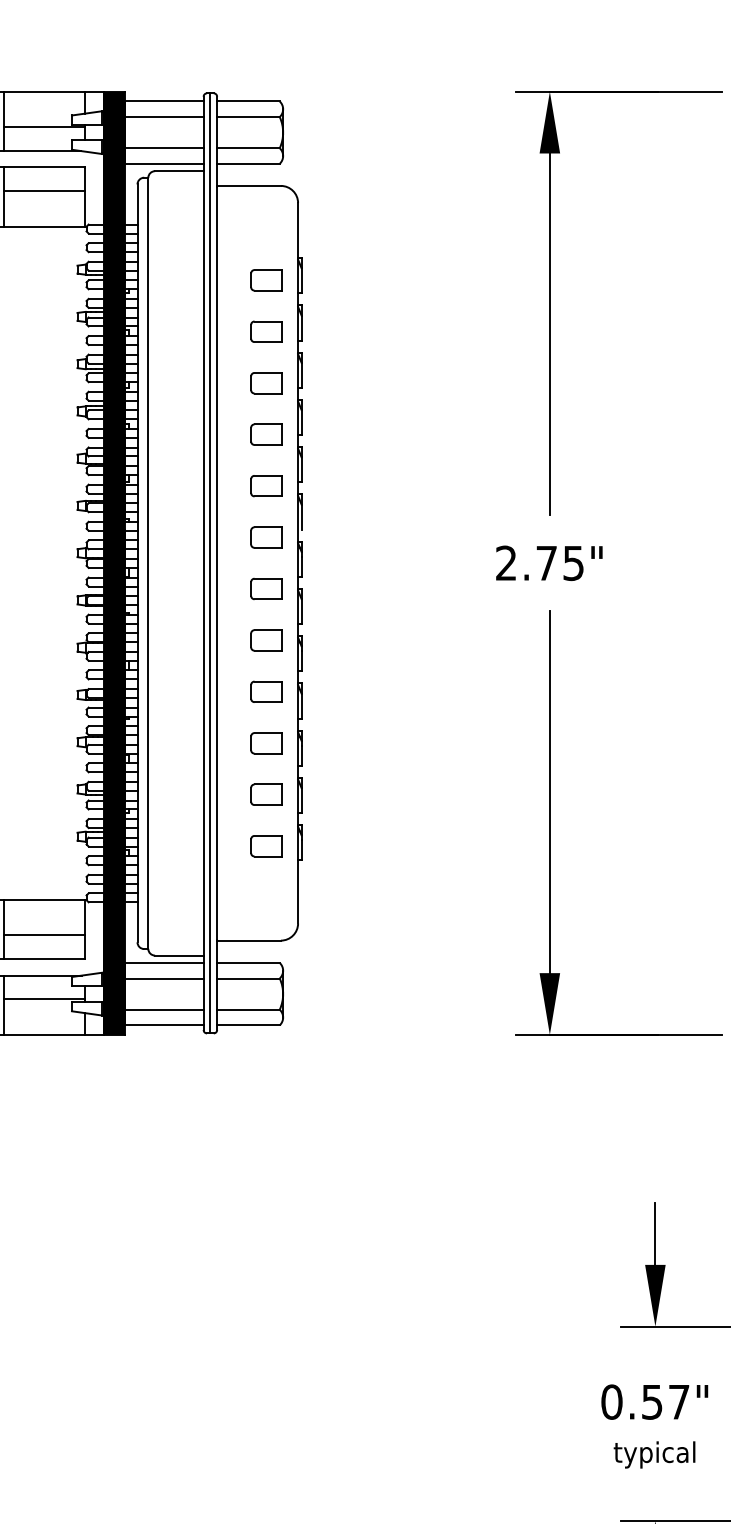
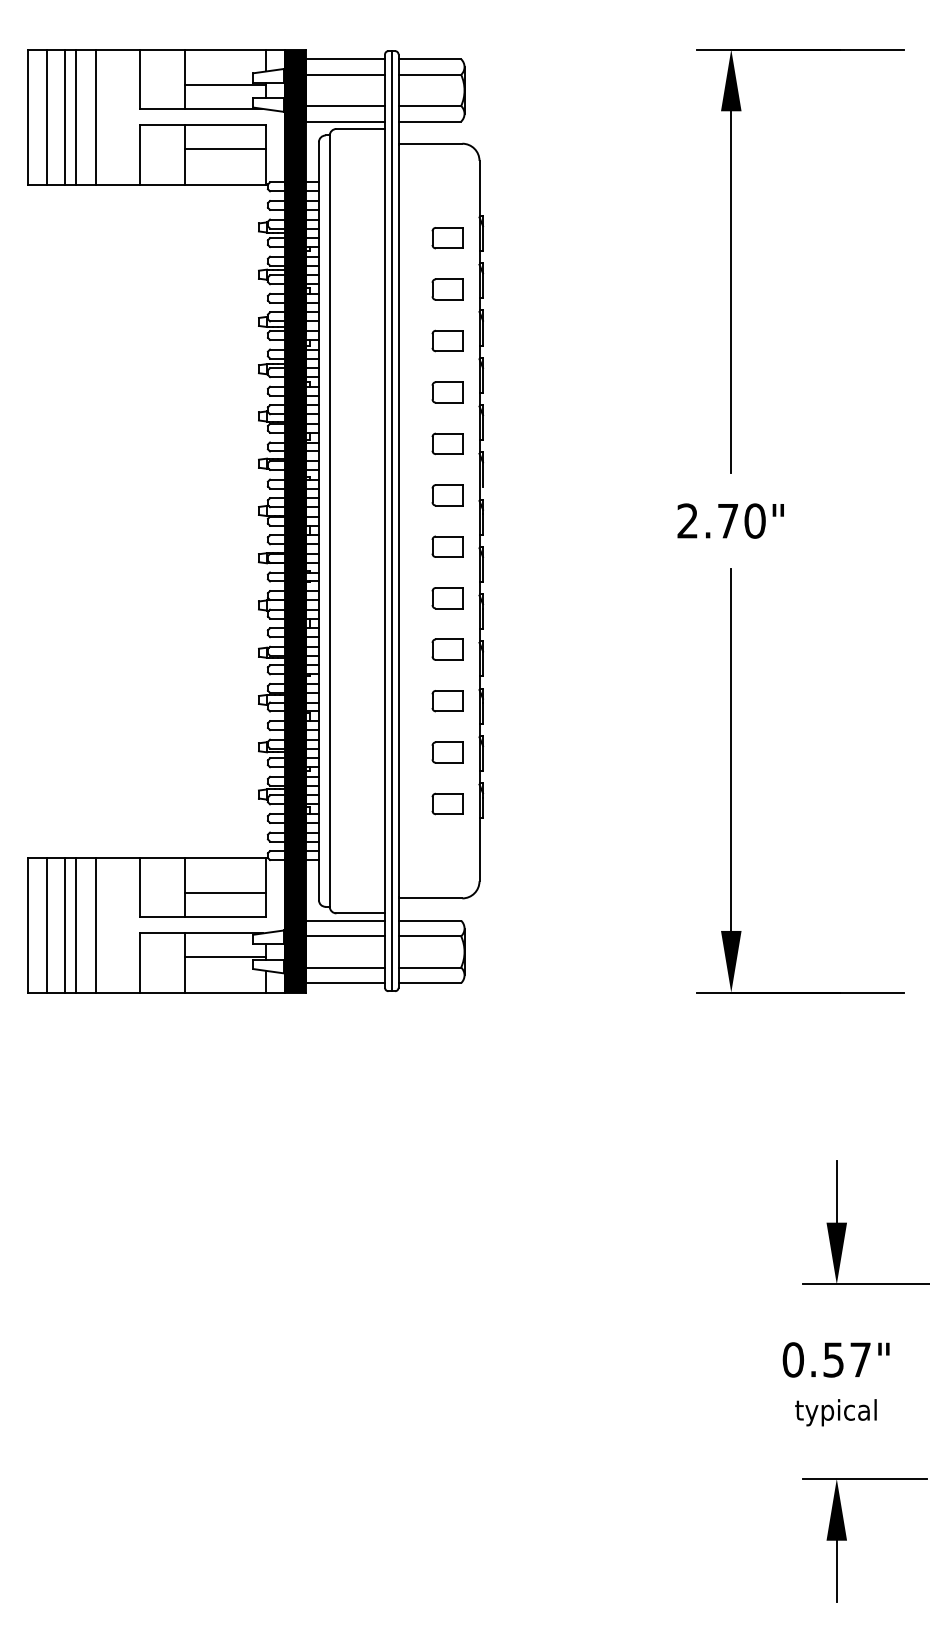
text: (573, 562) -> (754, 520), 2.75" -> 2.70"

